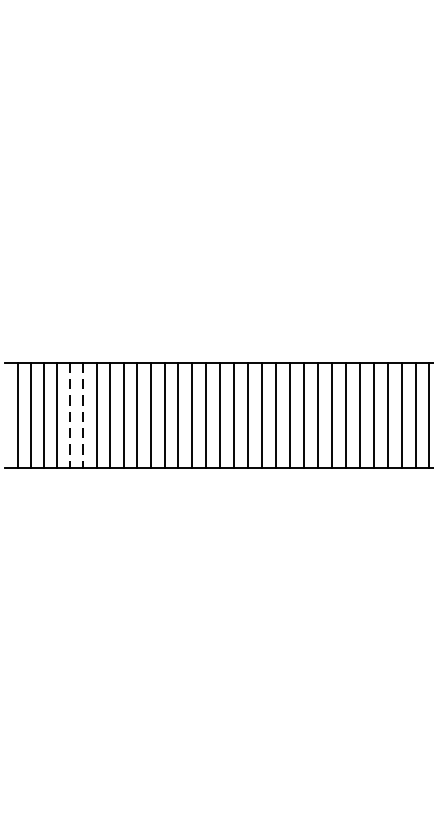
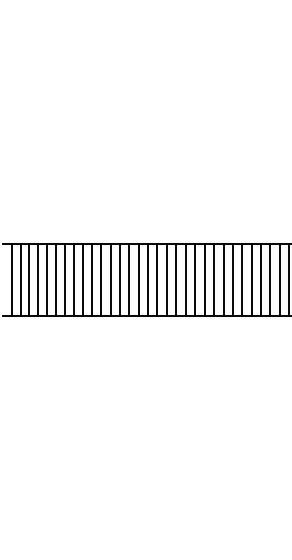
line: (70, 414) -> (47, 279), dashed -> solid
line: (82, 414) -> (55, 279), dashed -> solid

